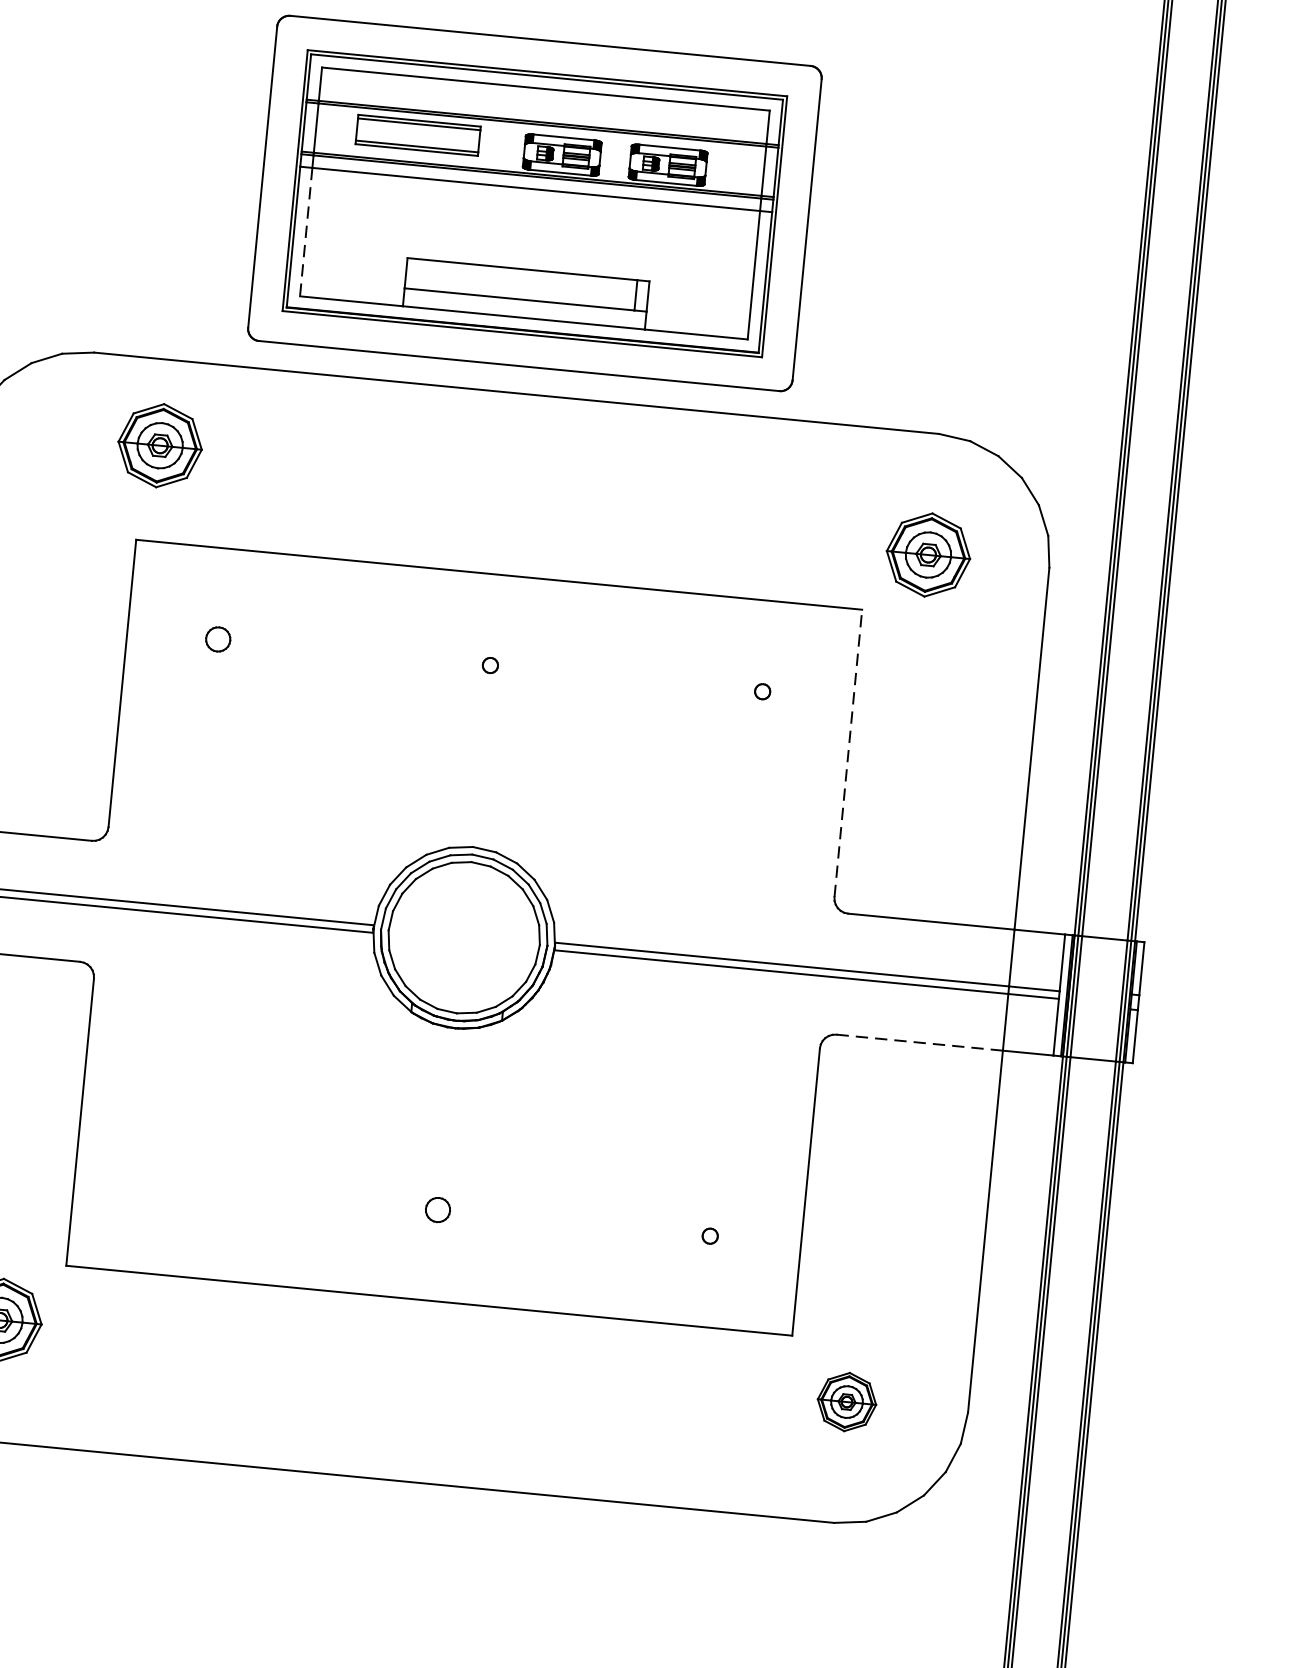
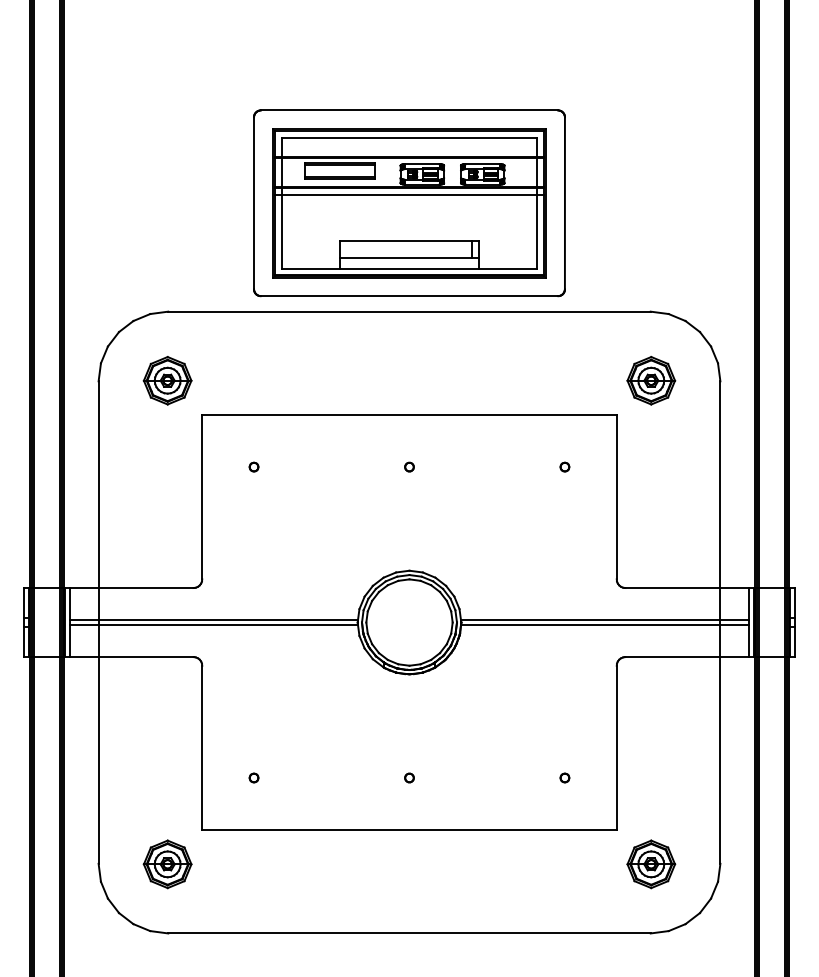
line: (306, 231) -> (281, 231), dashed -> solid
part: (159, 445) -> (167, 380), moved
part: (217, 638) -> (253, 466), size x0.62
line: (848, 751) -> (616, 496), dashed -> solid
line: (920, 1043) -> (673, 657), dashed -> solid
part: (164, 1182) -> (253, 777), added
part: (438, 1209) -> (409, 777), size x0.62
part: (847, 1402) -> (651, 864), size x1.43

